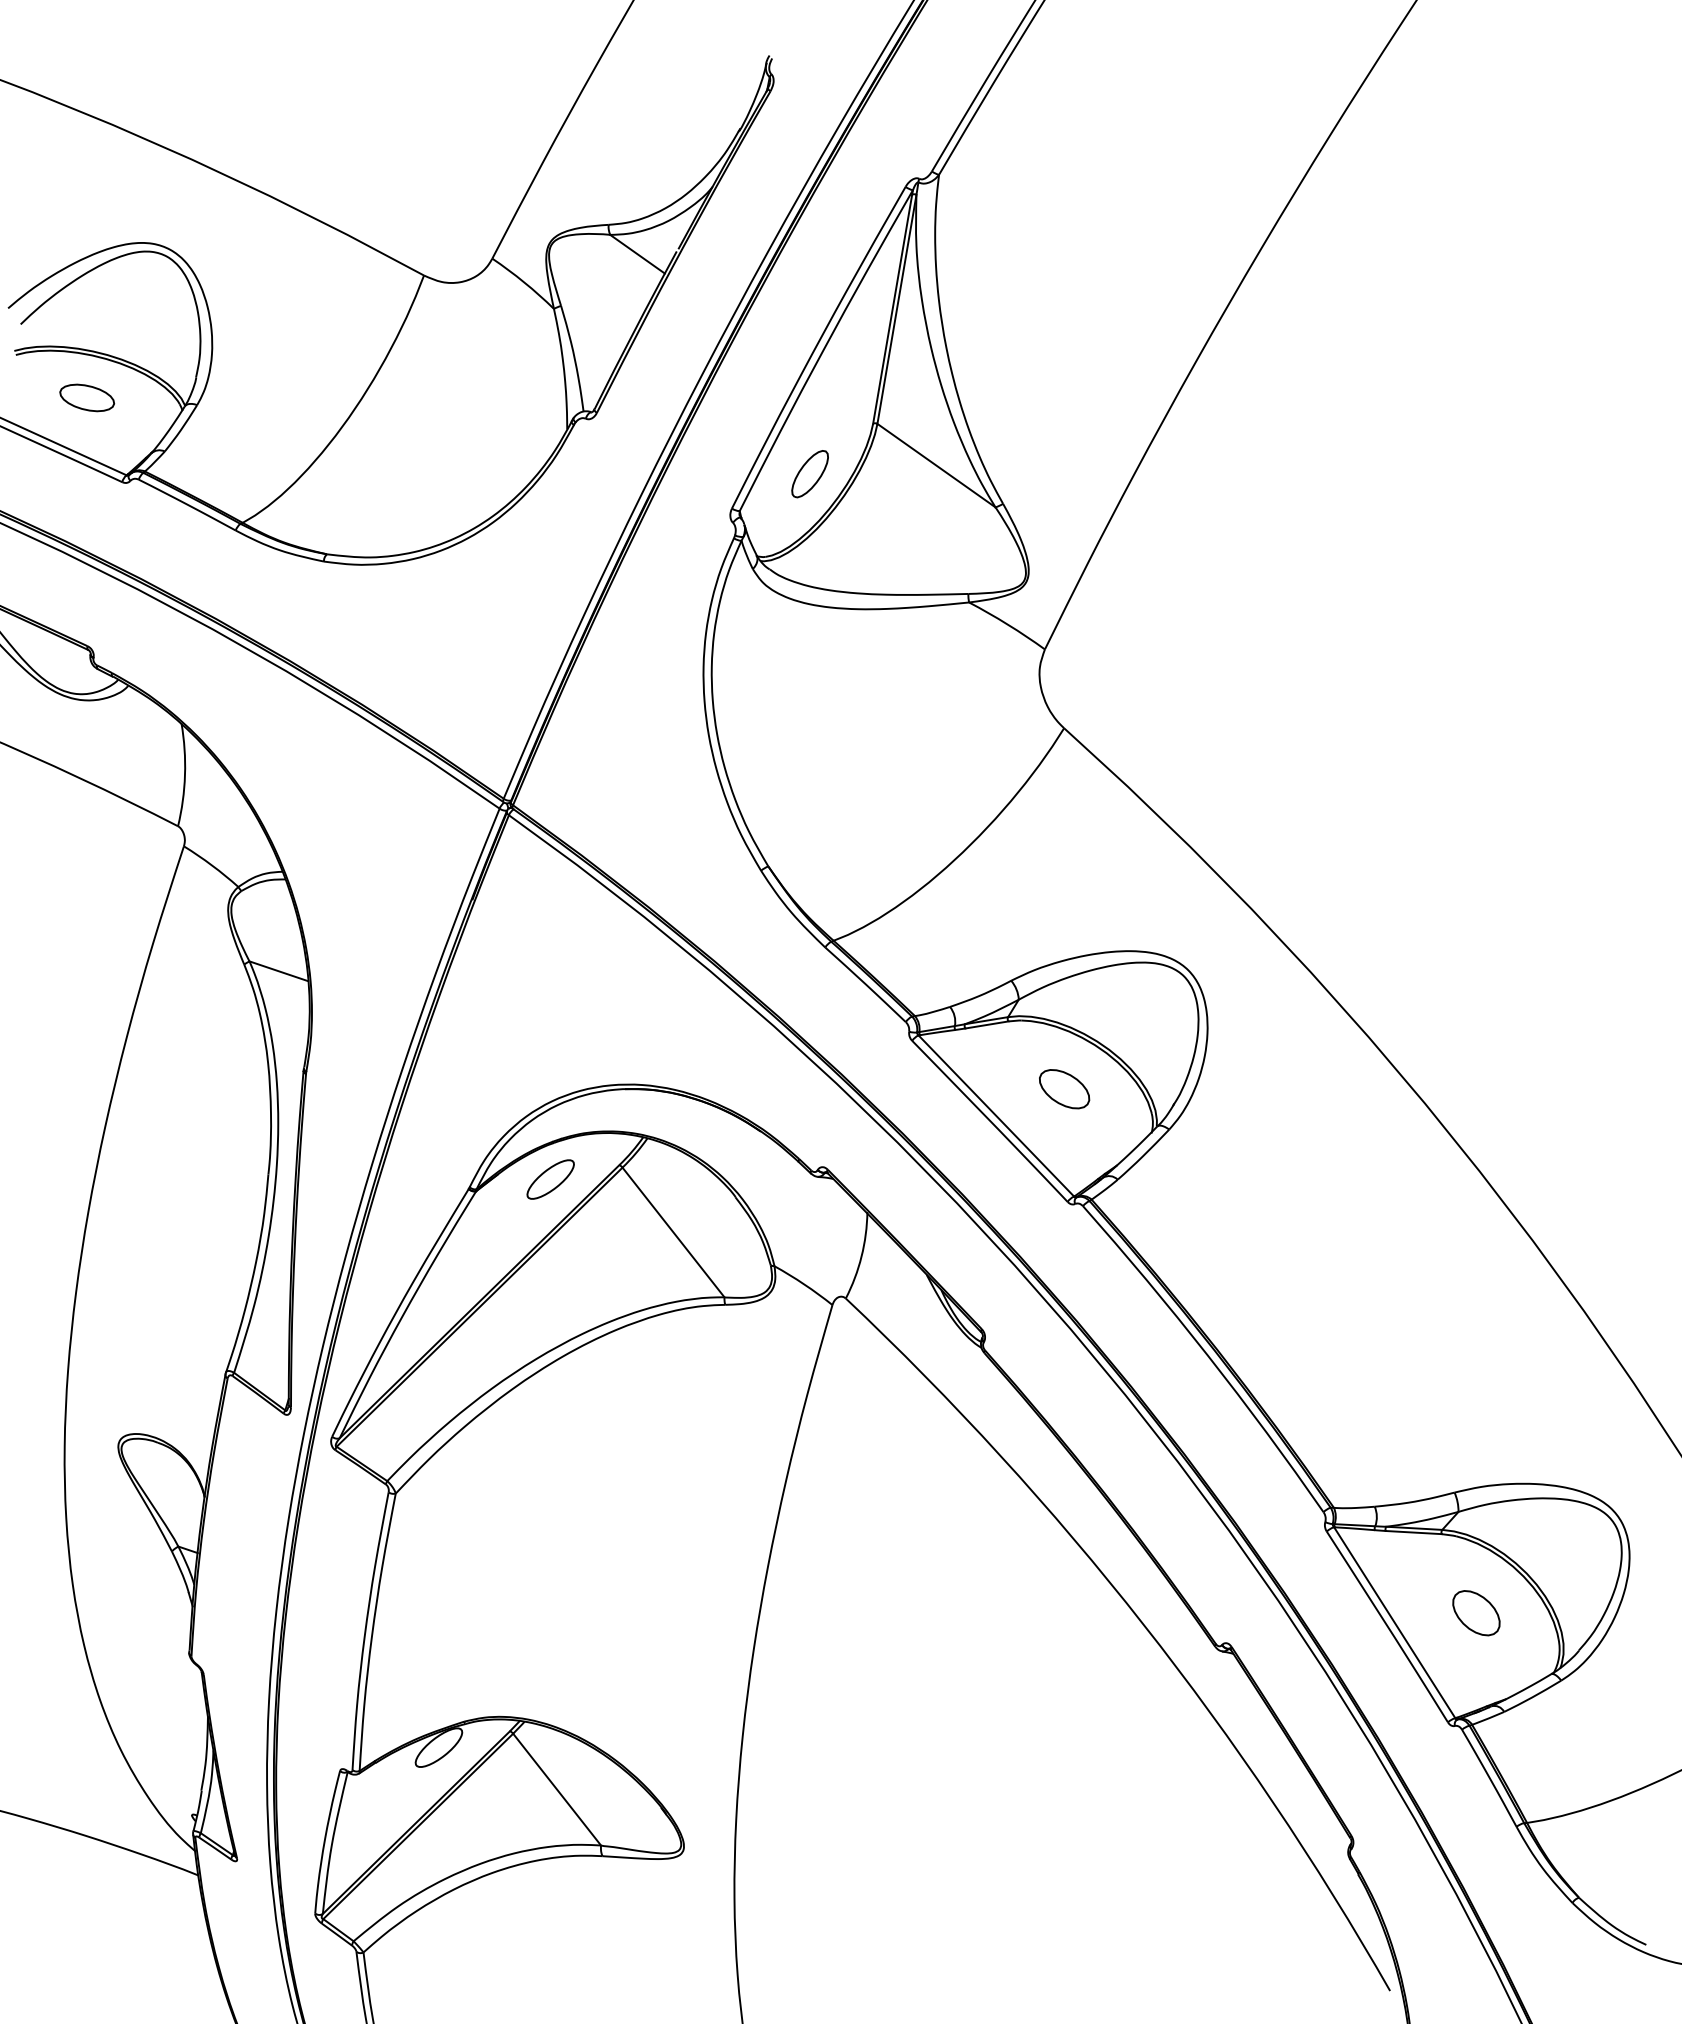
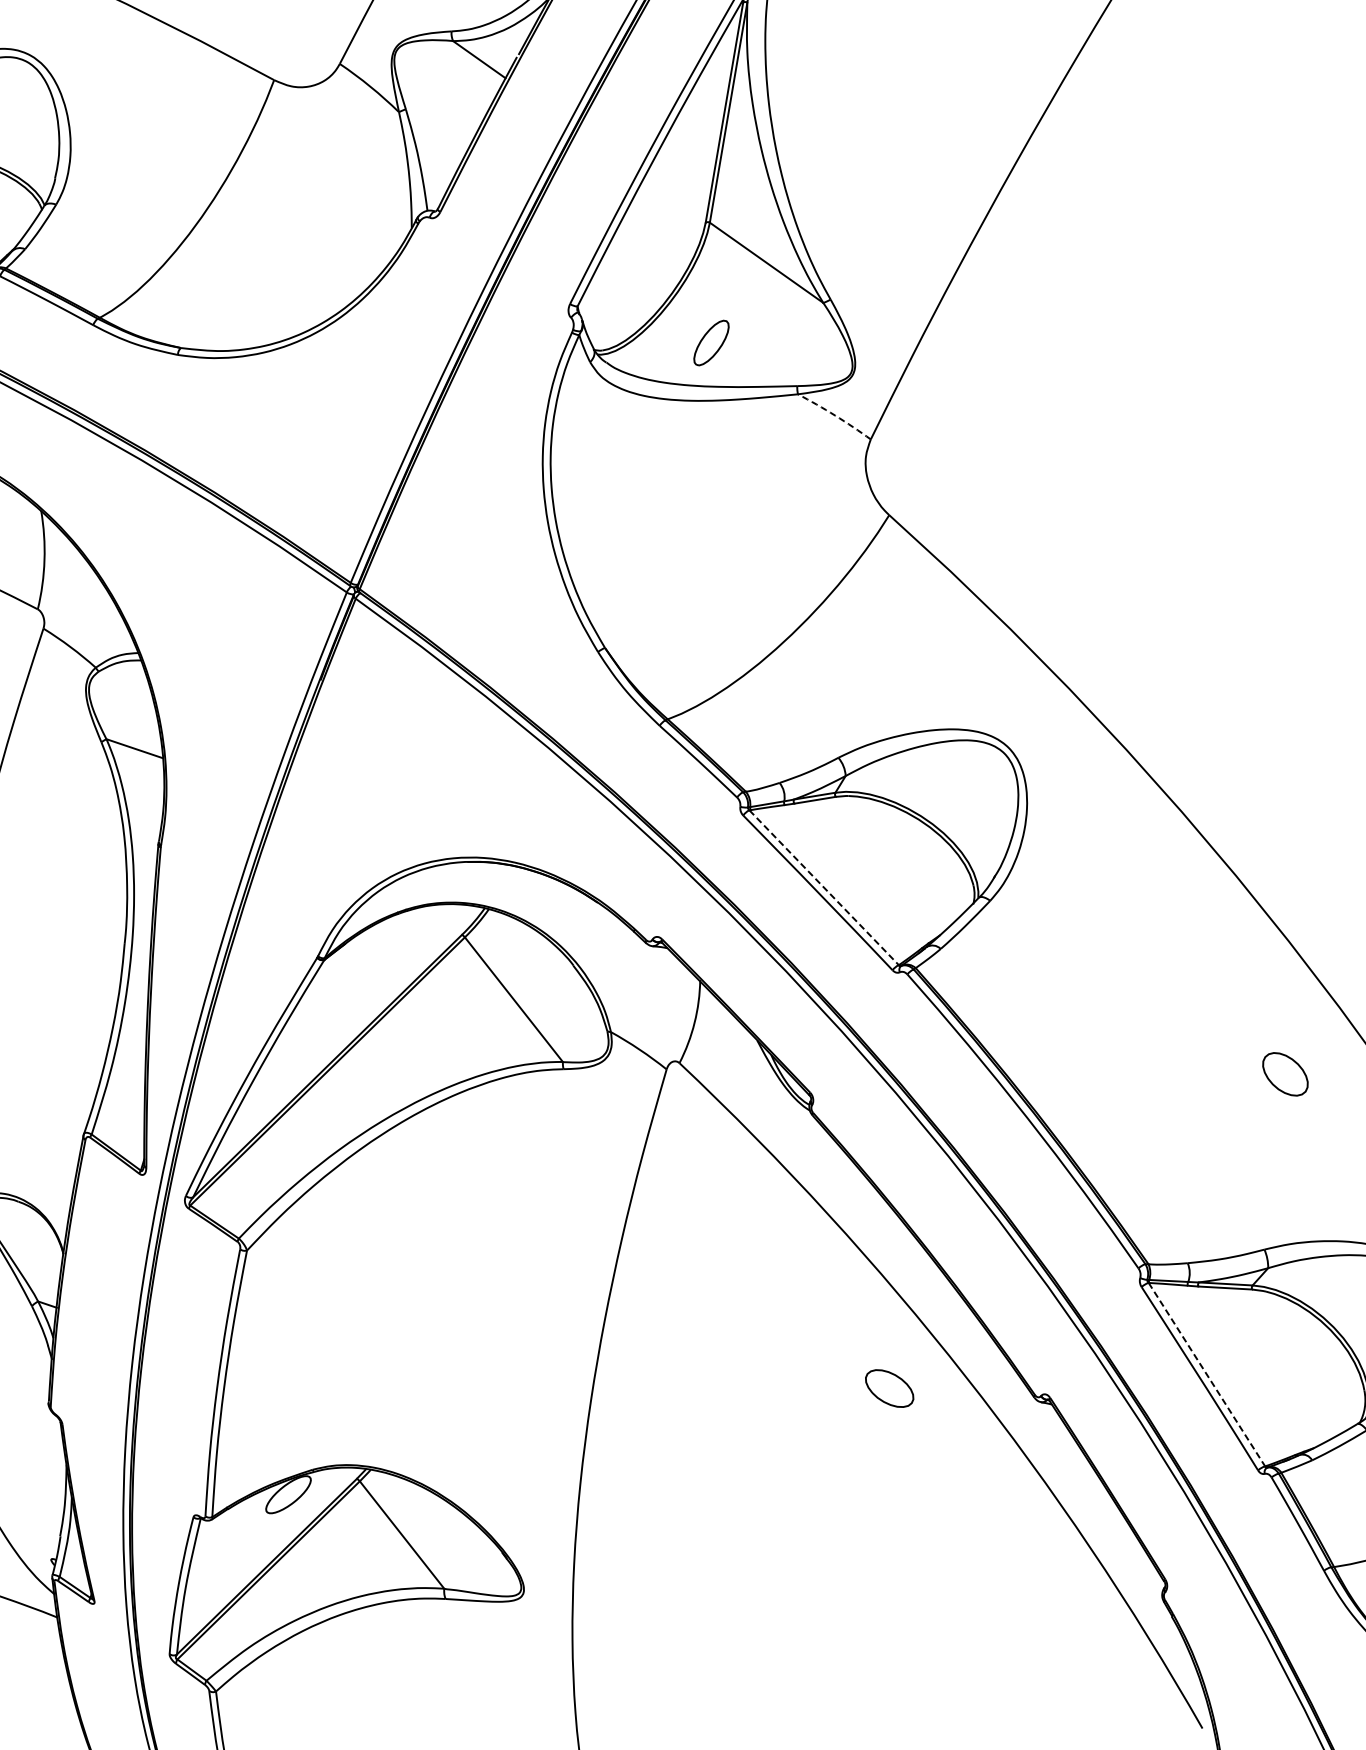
part: (809, 474) -> (710, 343), moved
arc: (1007, 624) -> (834, 415), solid -> dashed
part: (1064, 1089) -> (889, 1388), moved
line: (996, 1116) -> (824, 888), solid -> dashed
part: (550, 1179) -> (395, 948), removed
part: (1476, 1613) -> (1285, 1074), moved
line: (1395, 1623) -> (1207, 1375), solid -> dashed

